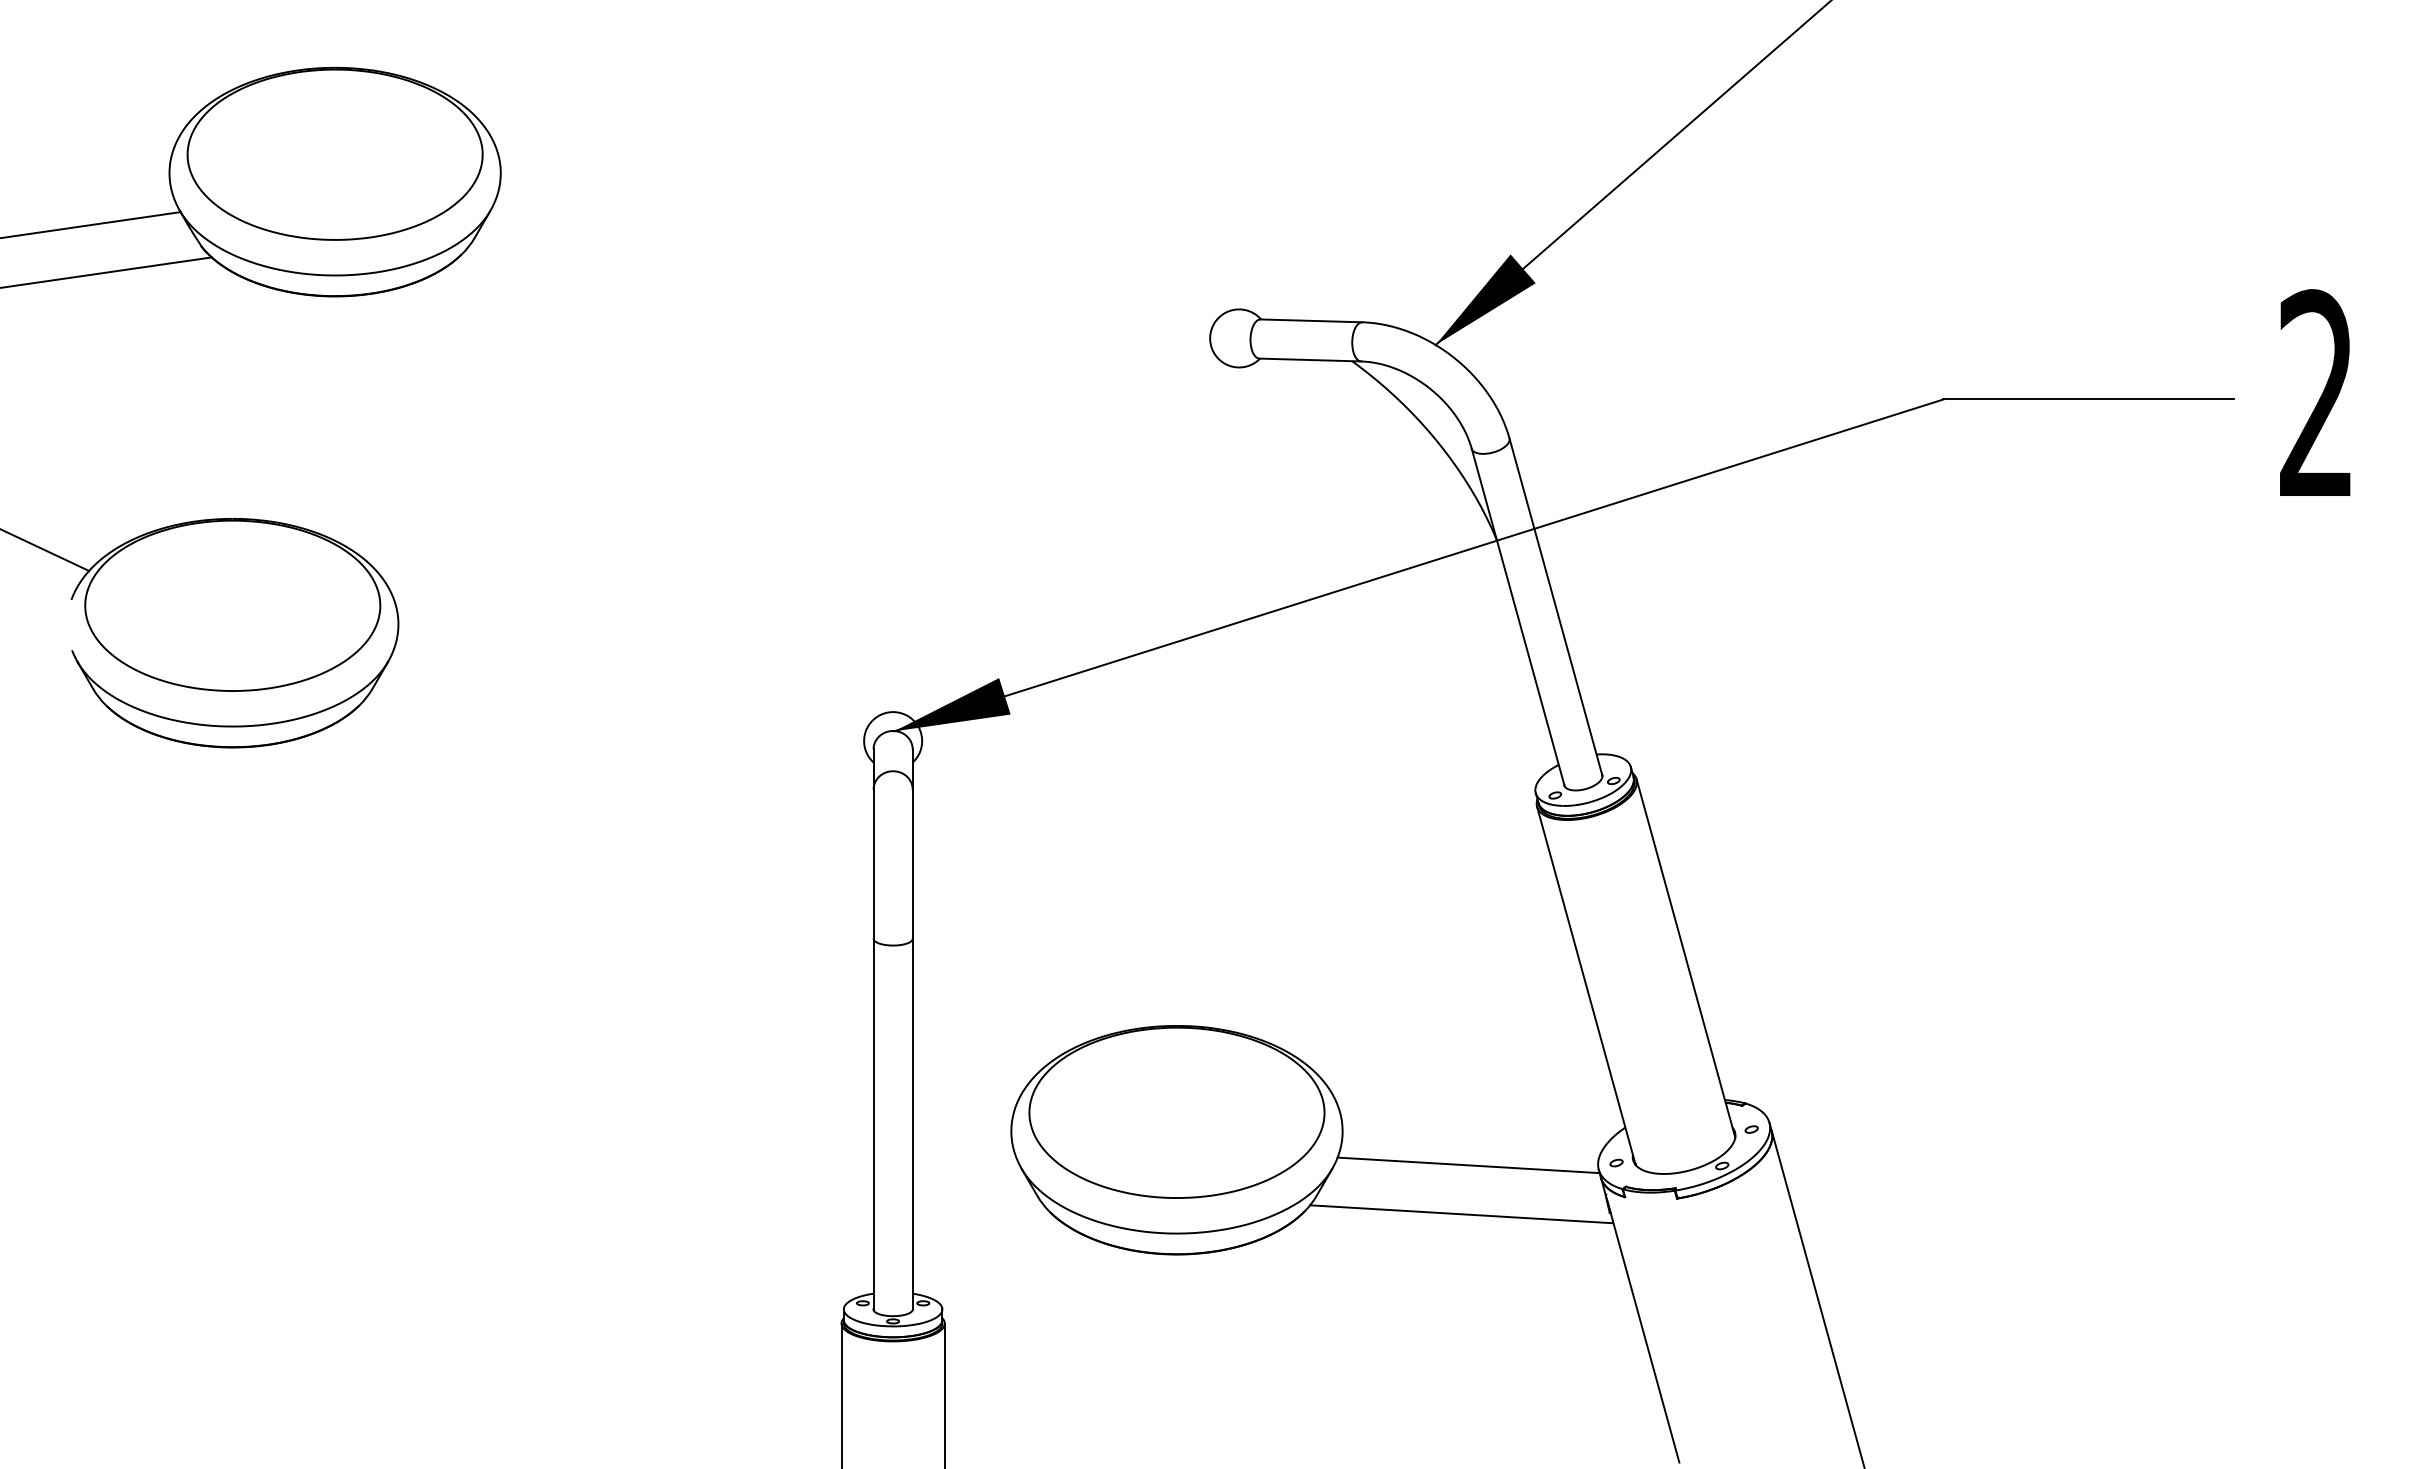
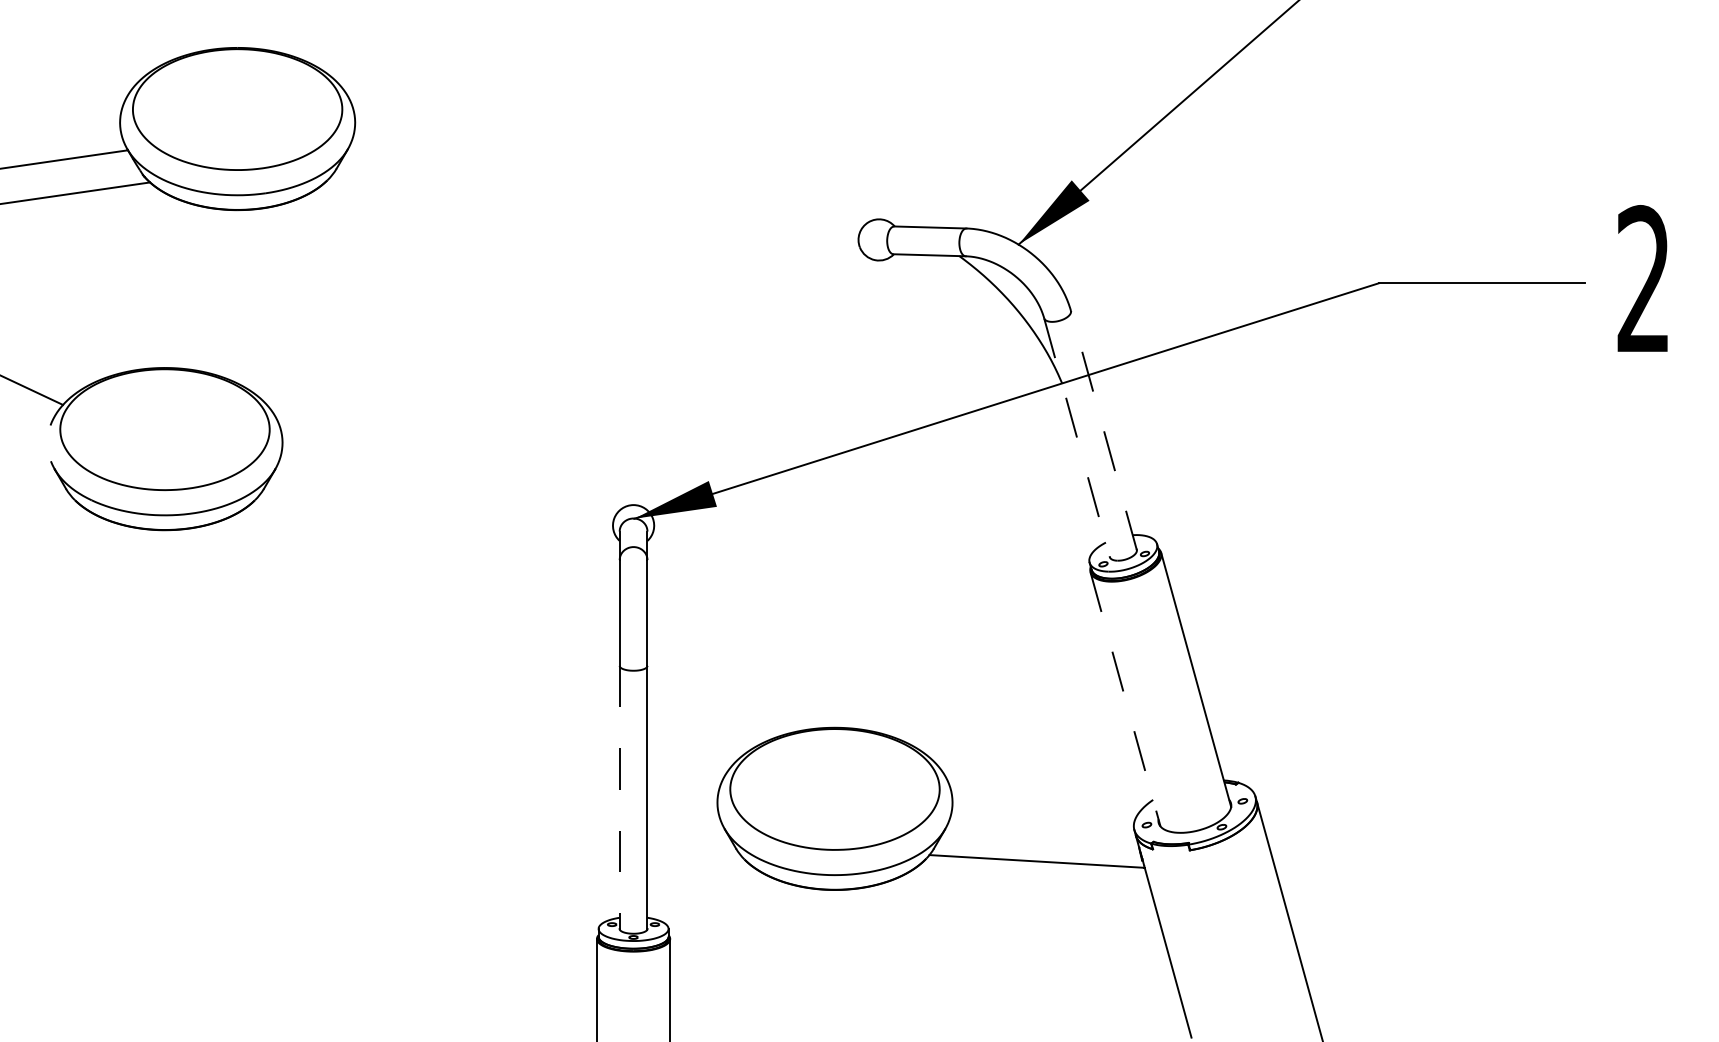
line: (1555, 606) -> (1103, 430), solid -> dashed
line: (1518, 618) -> (1077, 438), solid -> dashed
line: (1586, 985) -> (1125, 699), solid -> dashed
line: (873, 1124) -> (619, 797), solid -> dashed
line: (1468, 1165) -> (1041, 826), removed

